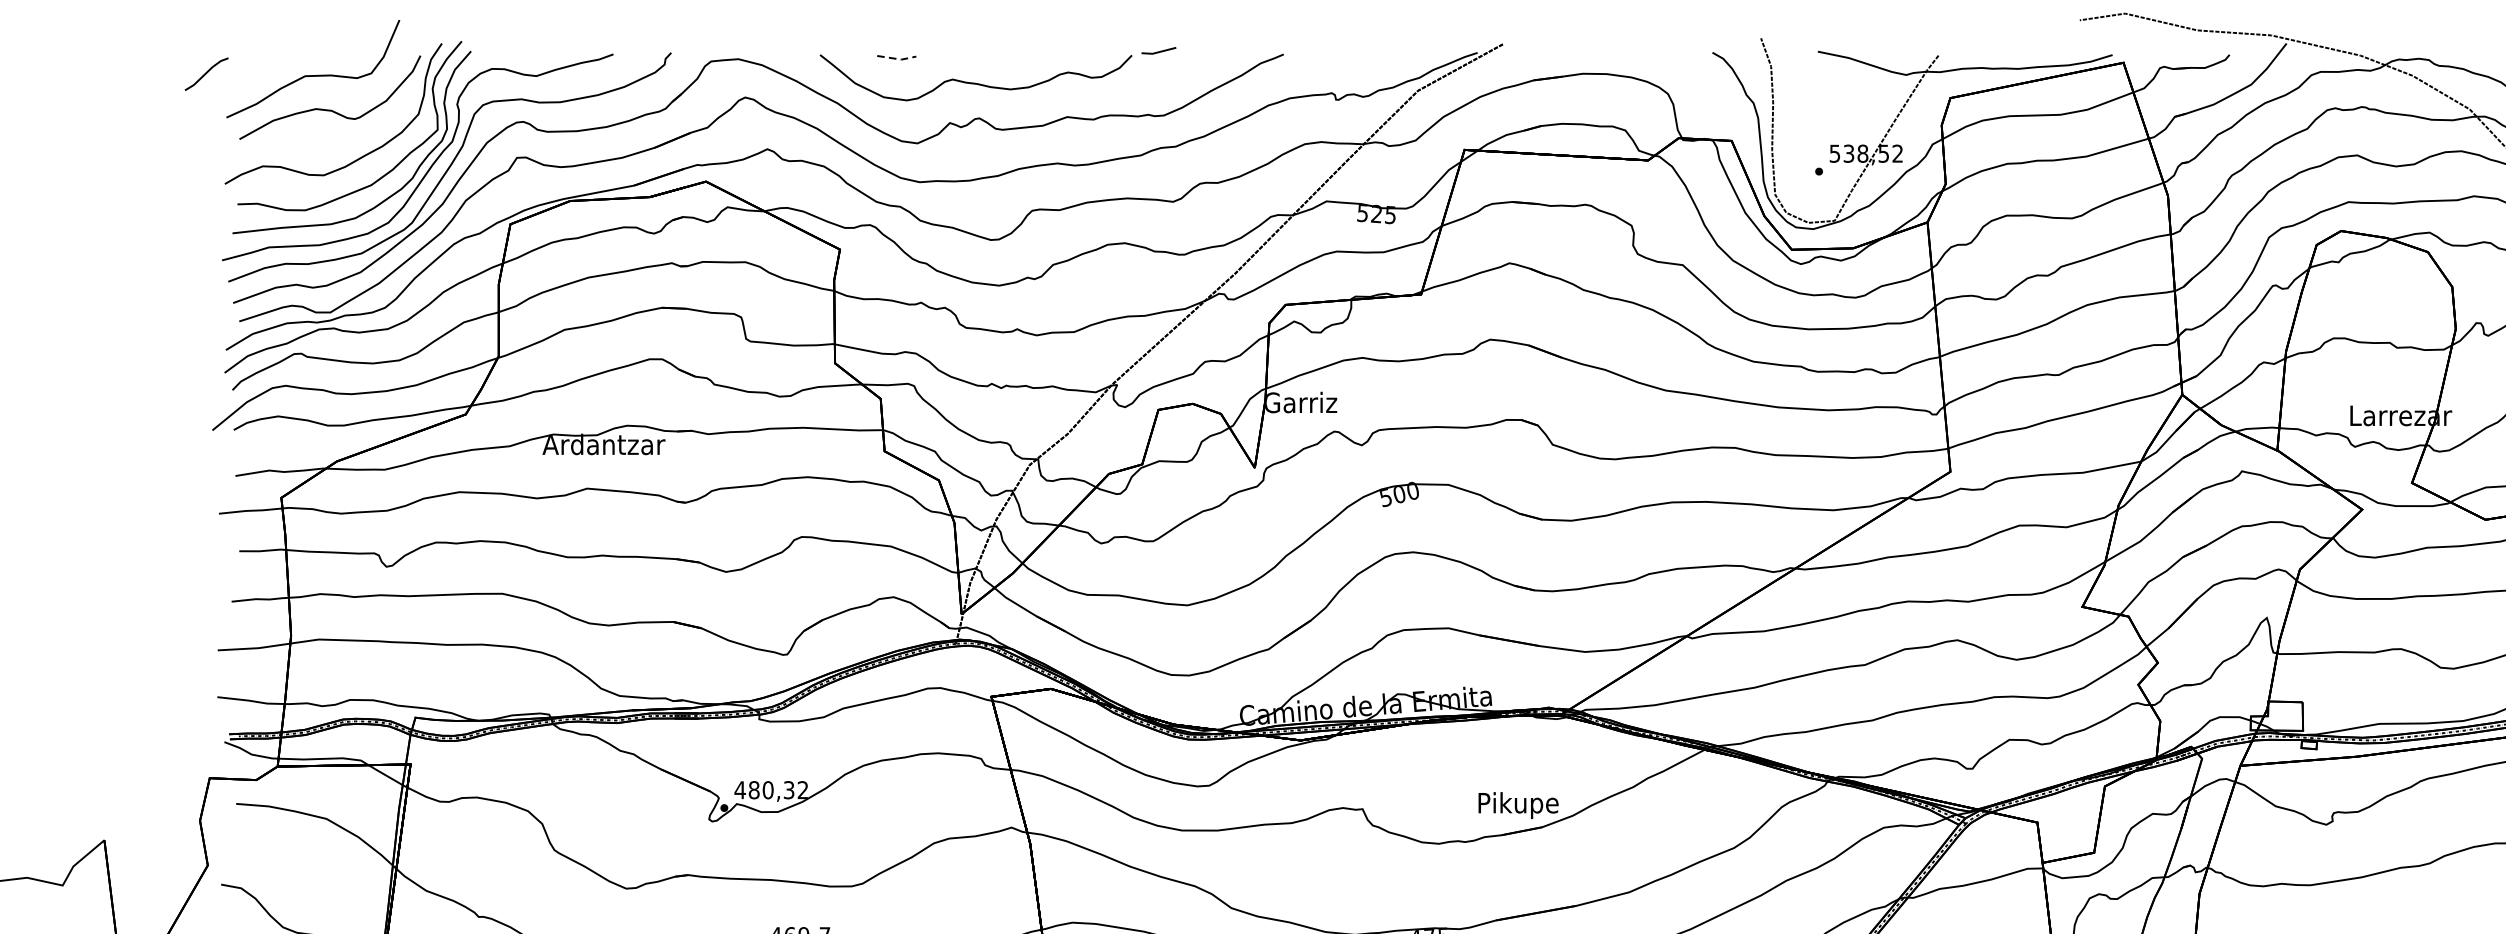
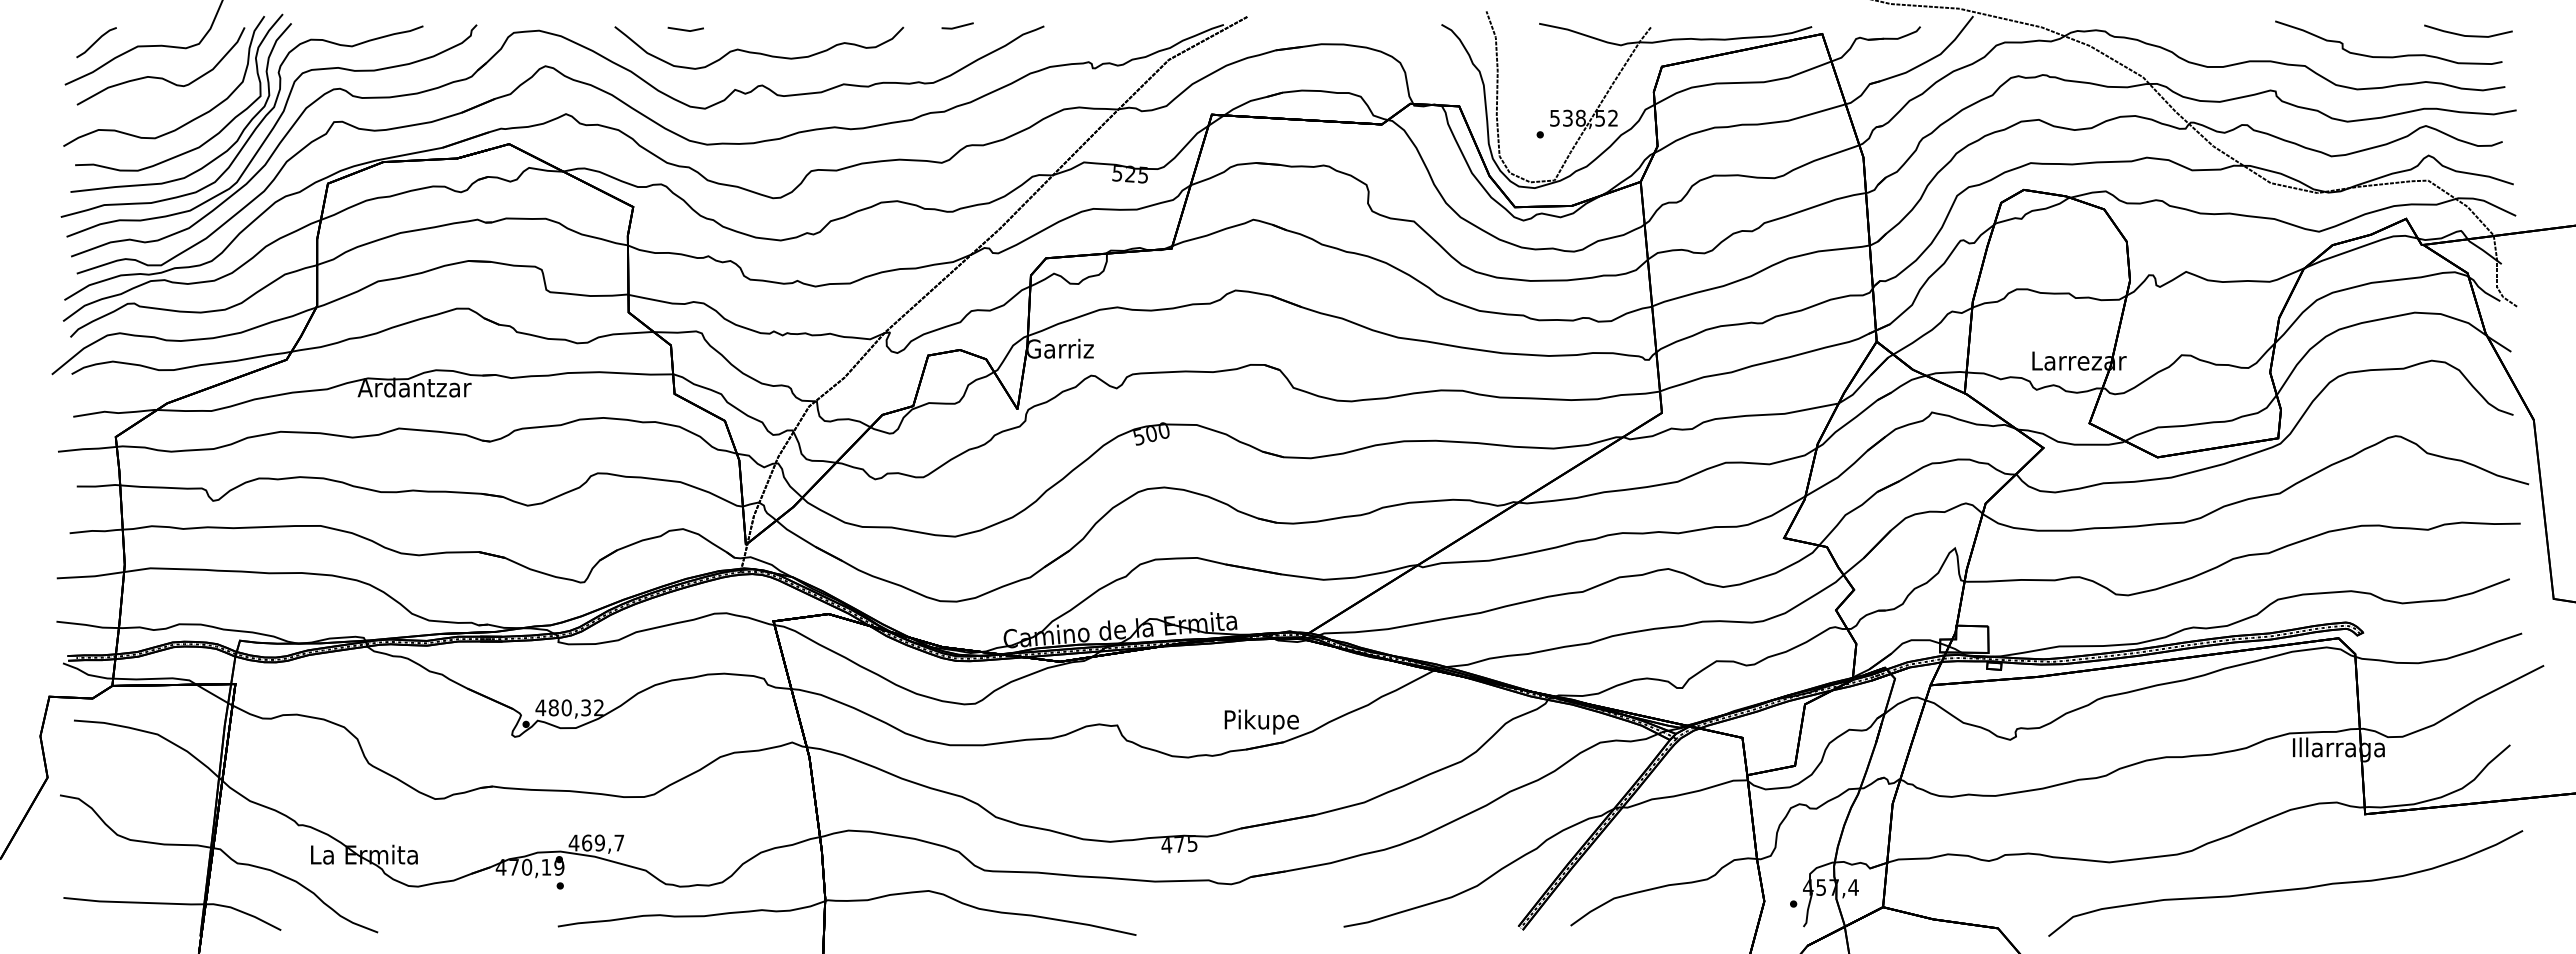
line: (1158, 51) -> (957, 26), moved
line: (898, 58) -> (687, 30), dashed -> solid
line: (206, 74) -> (96, 42), moved

